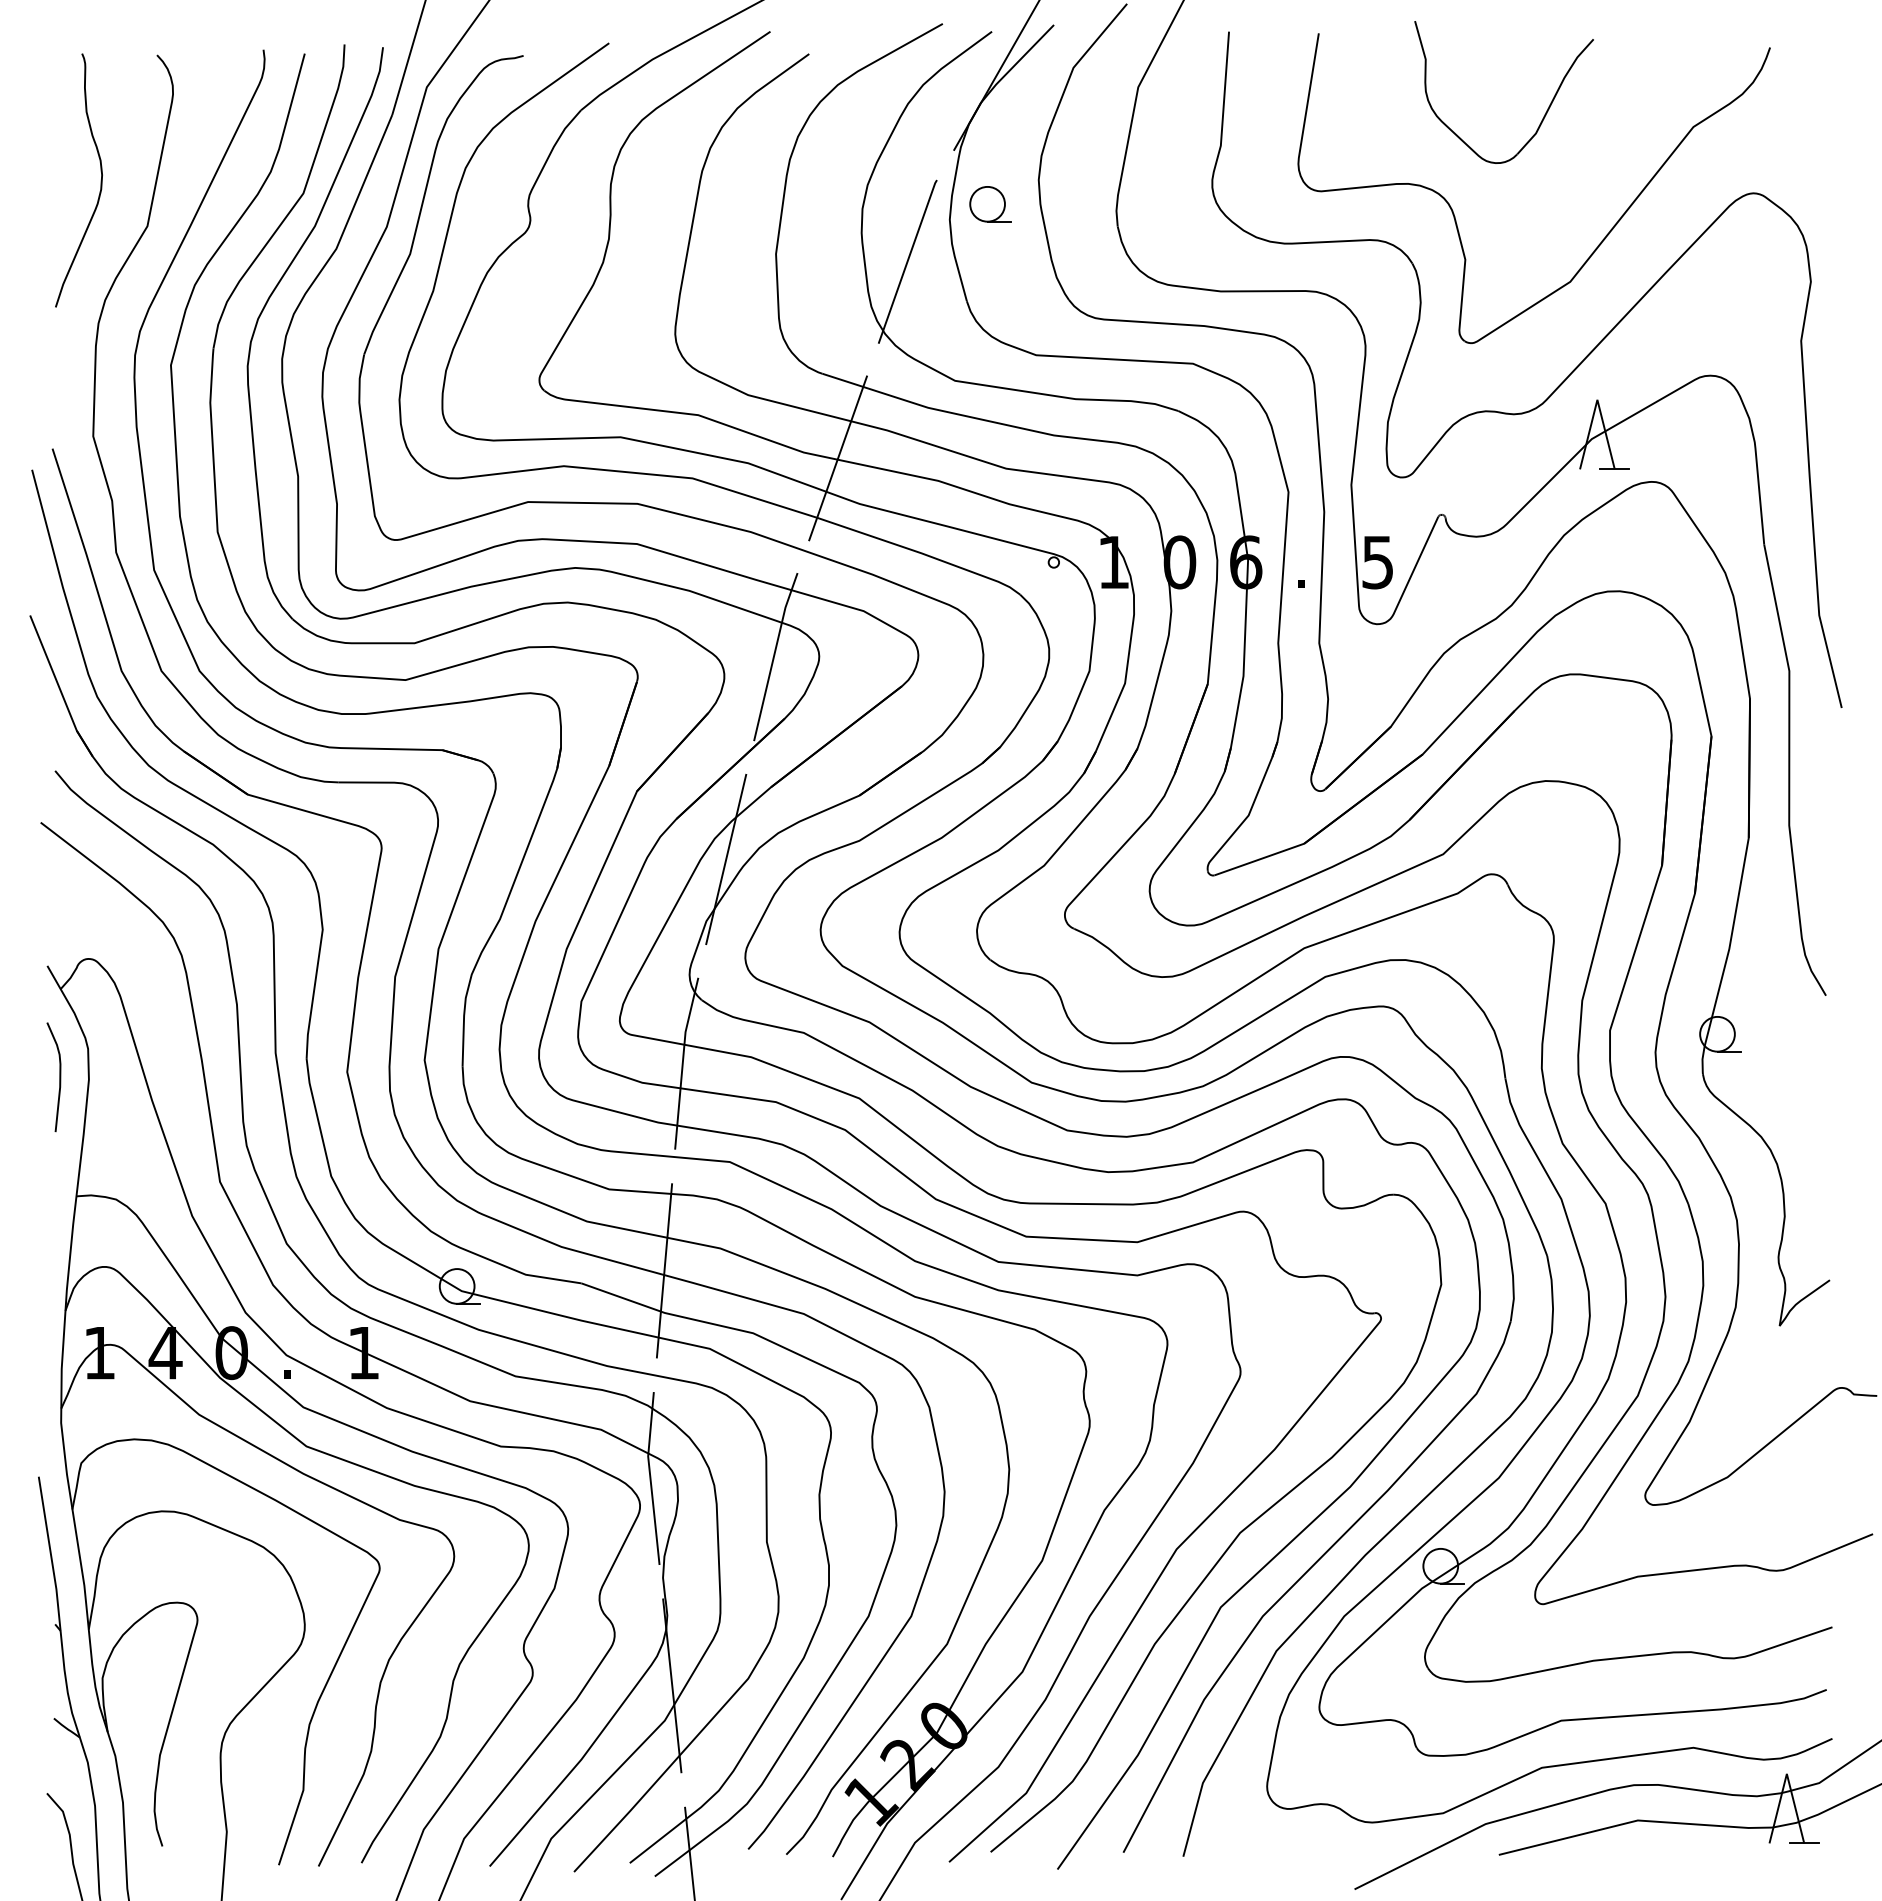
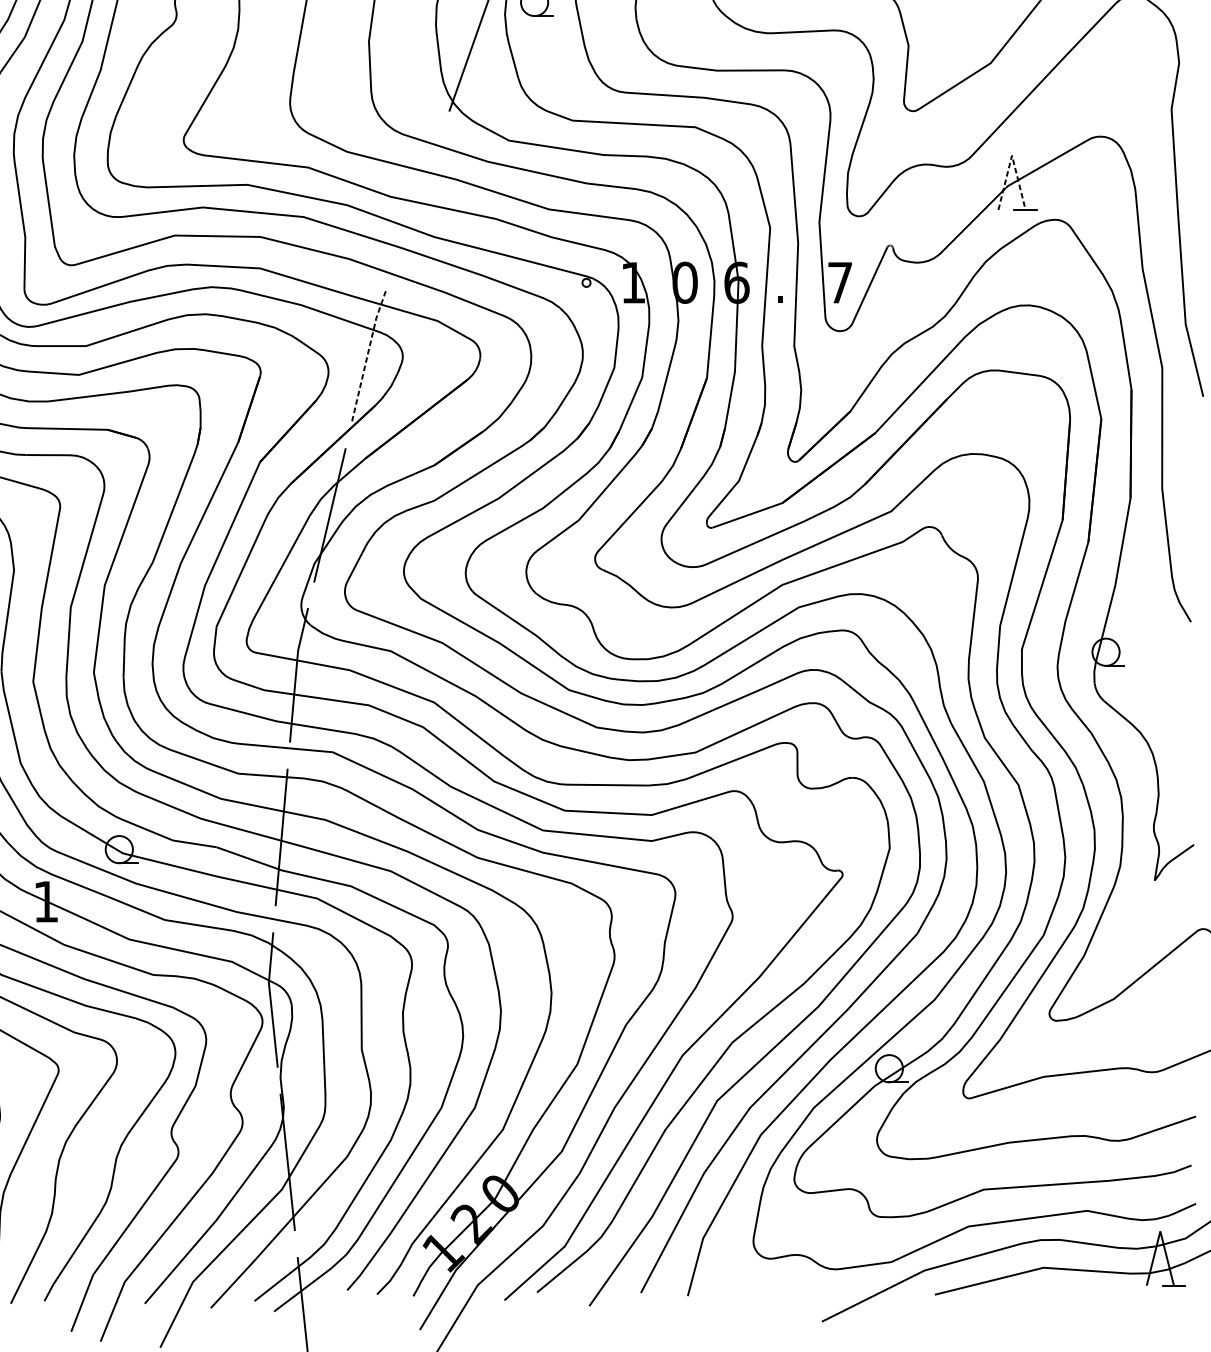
line: (1597, 399) -> (1012, 155), solid -> dashed
line: (837, 458) -> (417, 201), removed
text: (1377, 562) -> (839, 282), 5 -> 7
line: (774, 655) -> (367, 355), solid -> dashed

